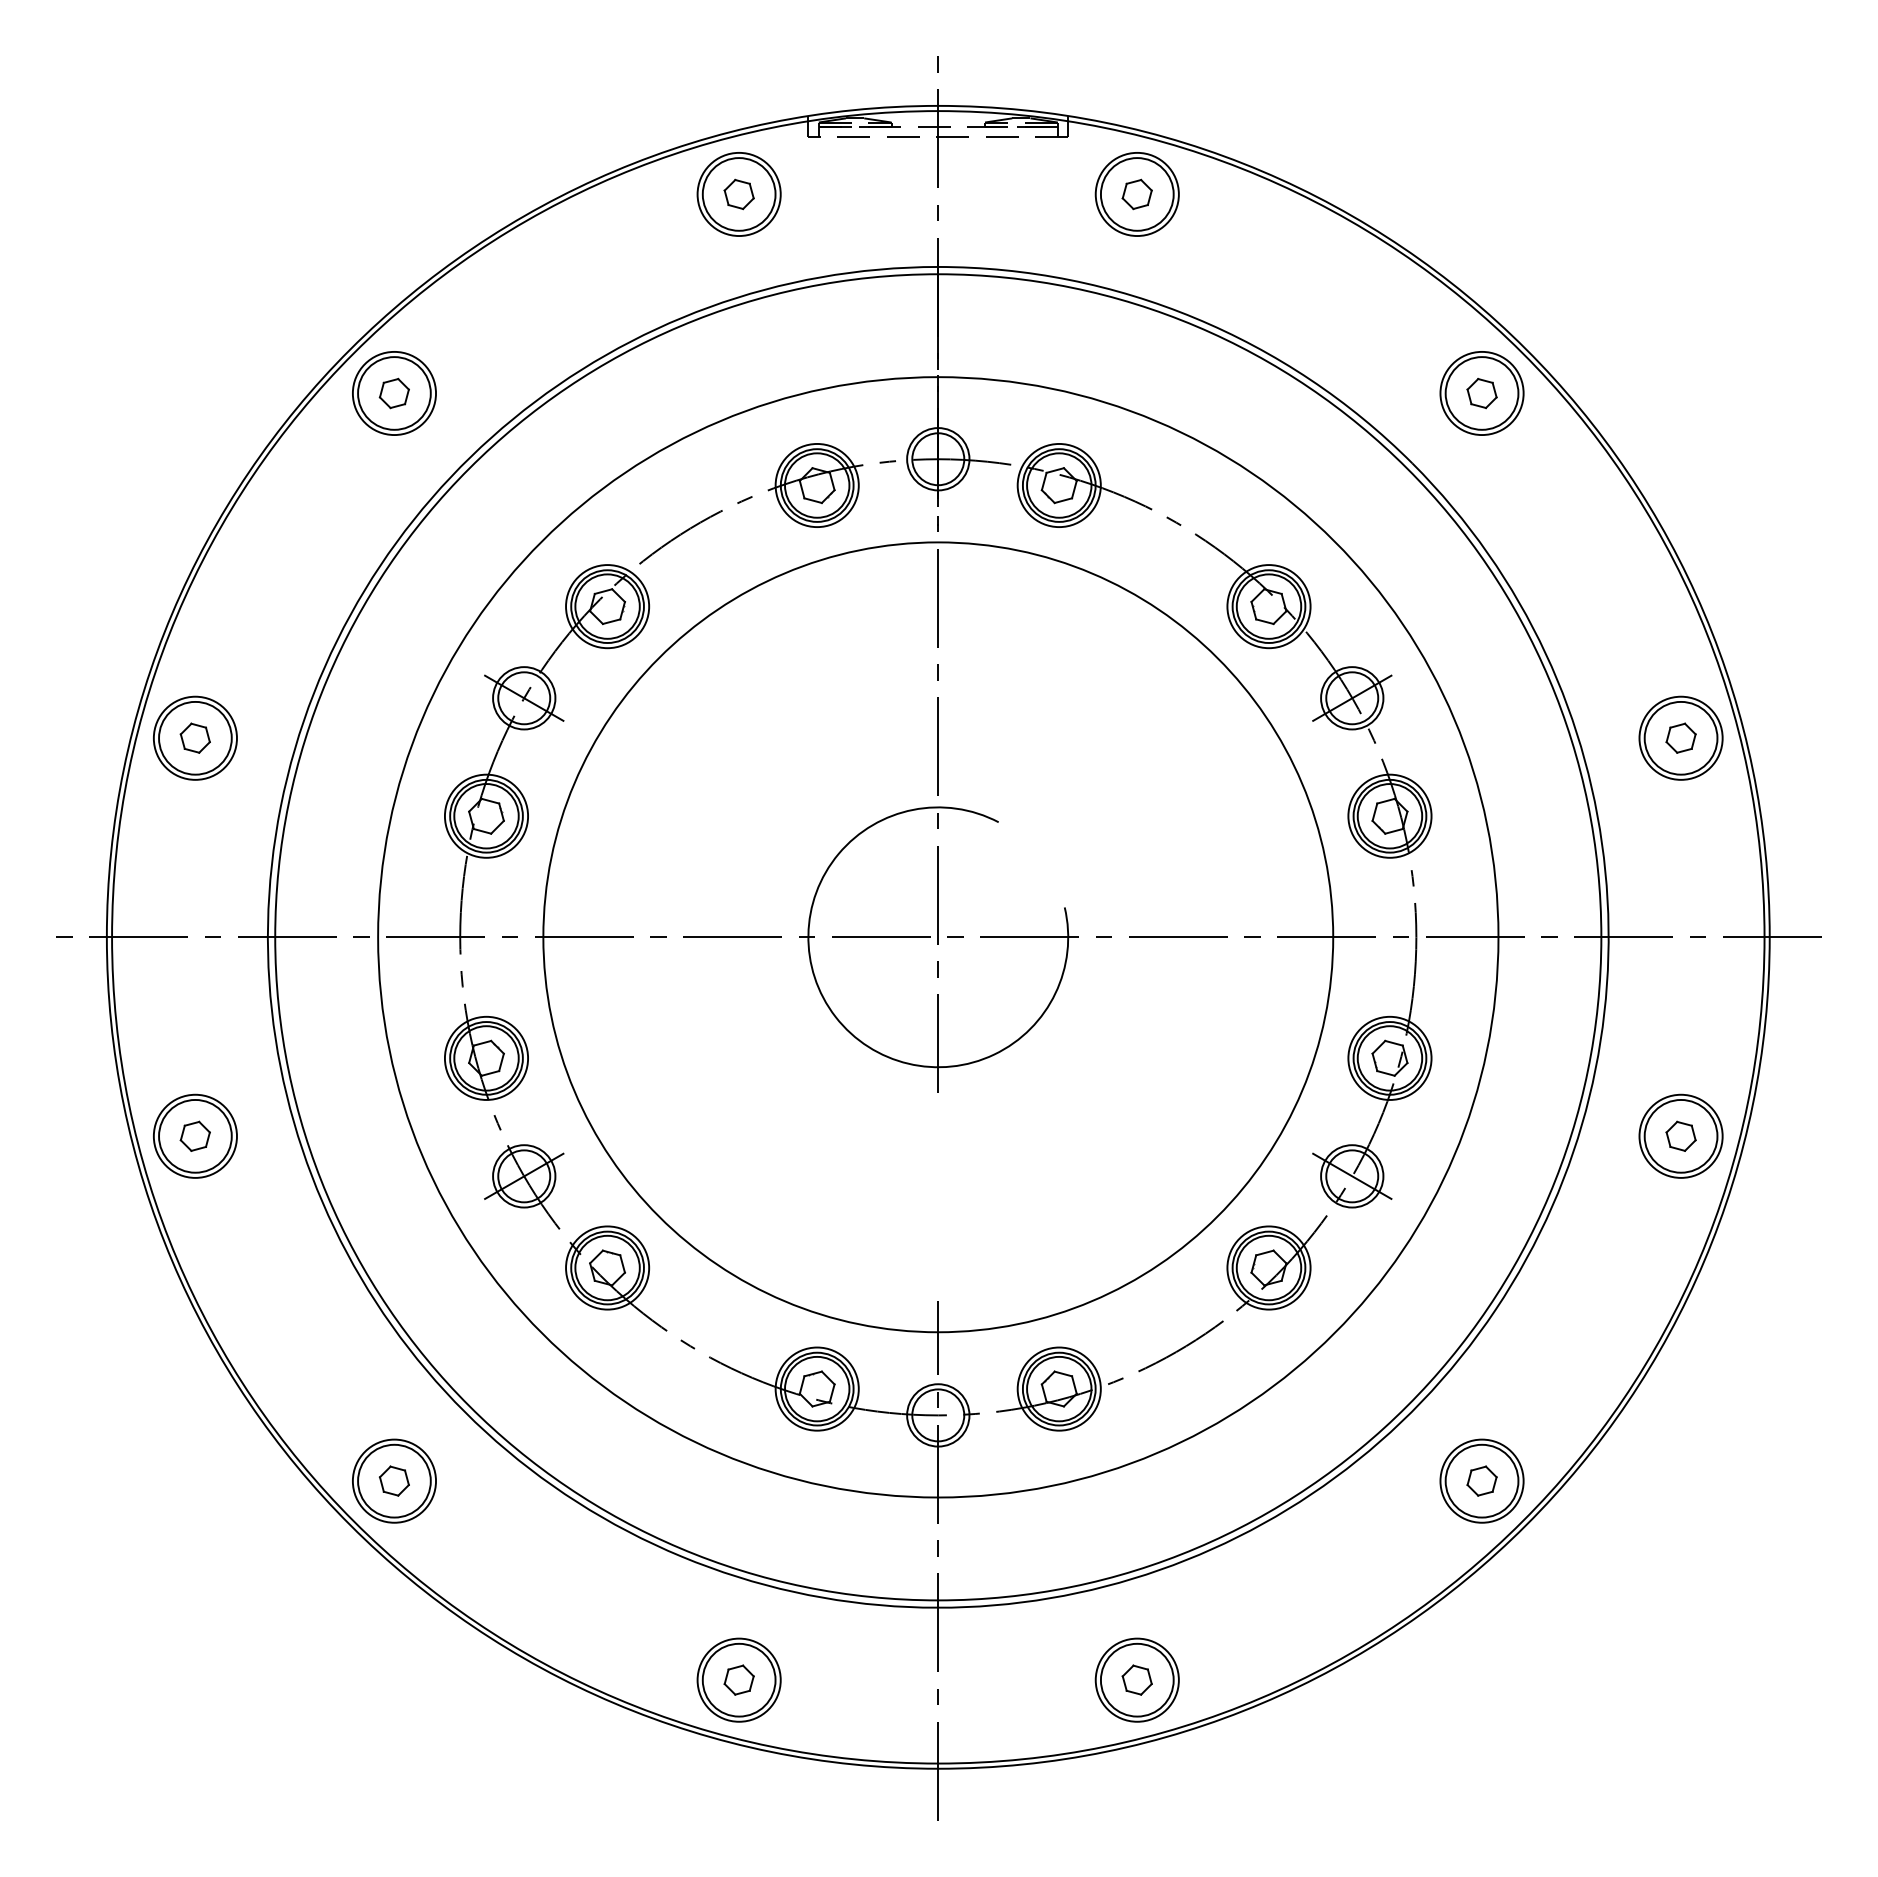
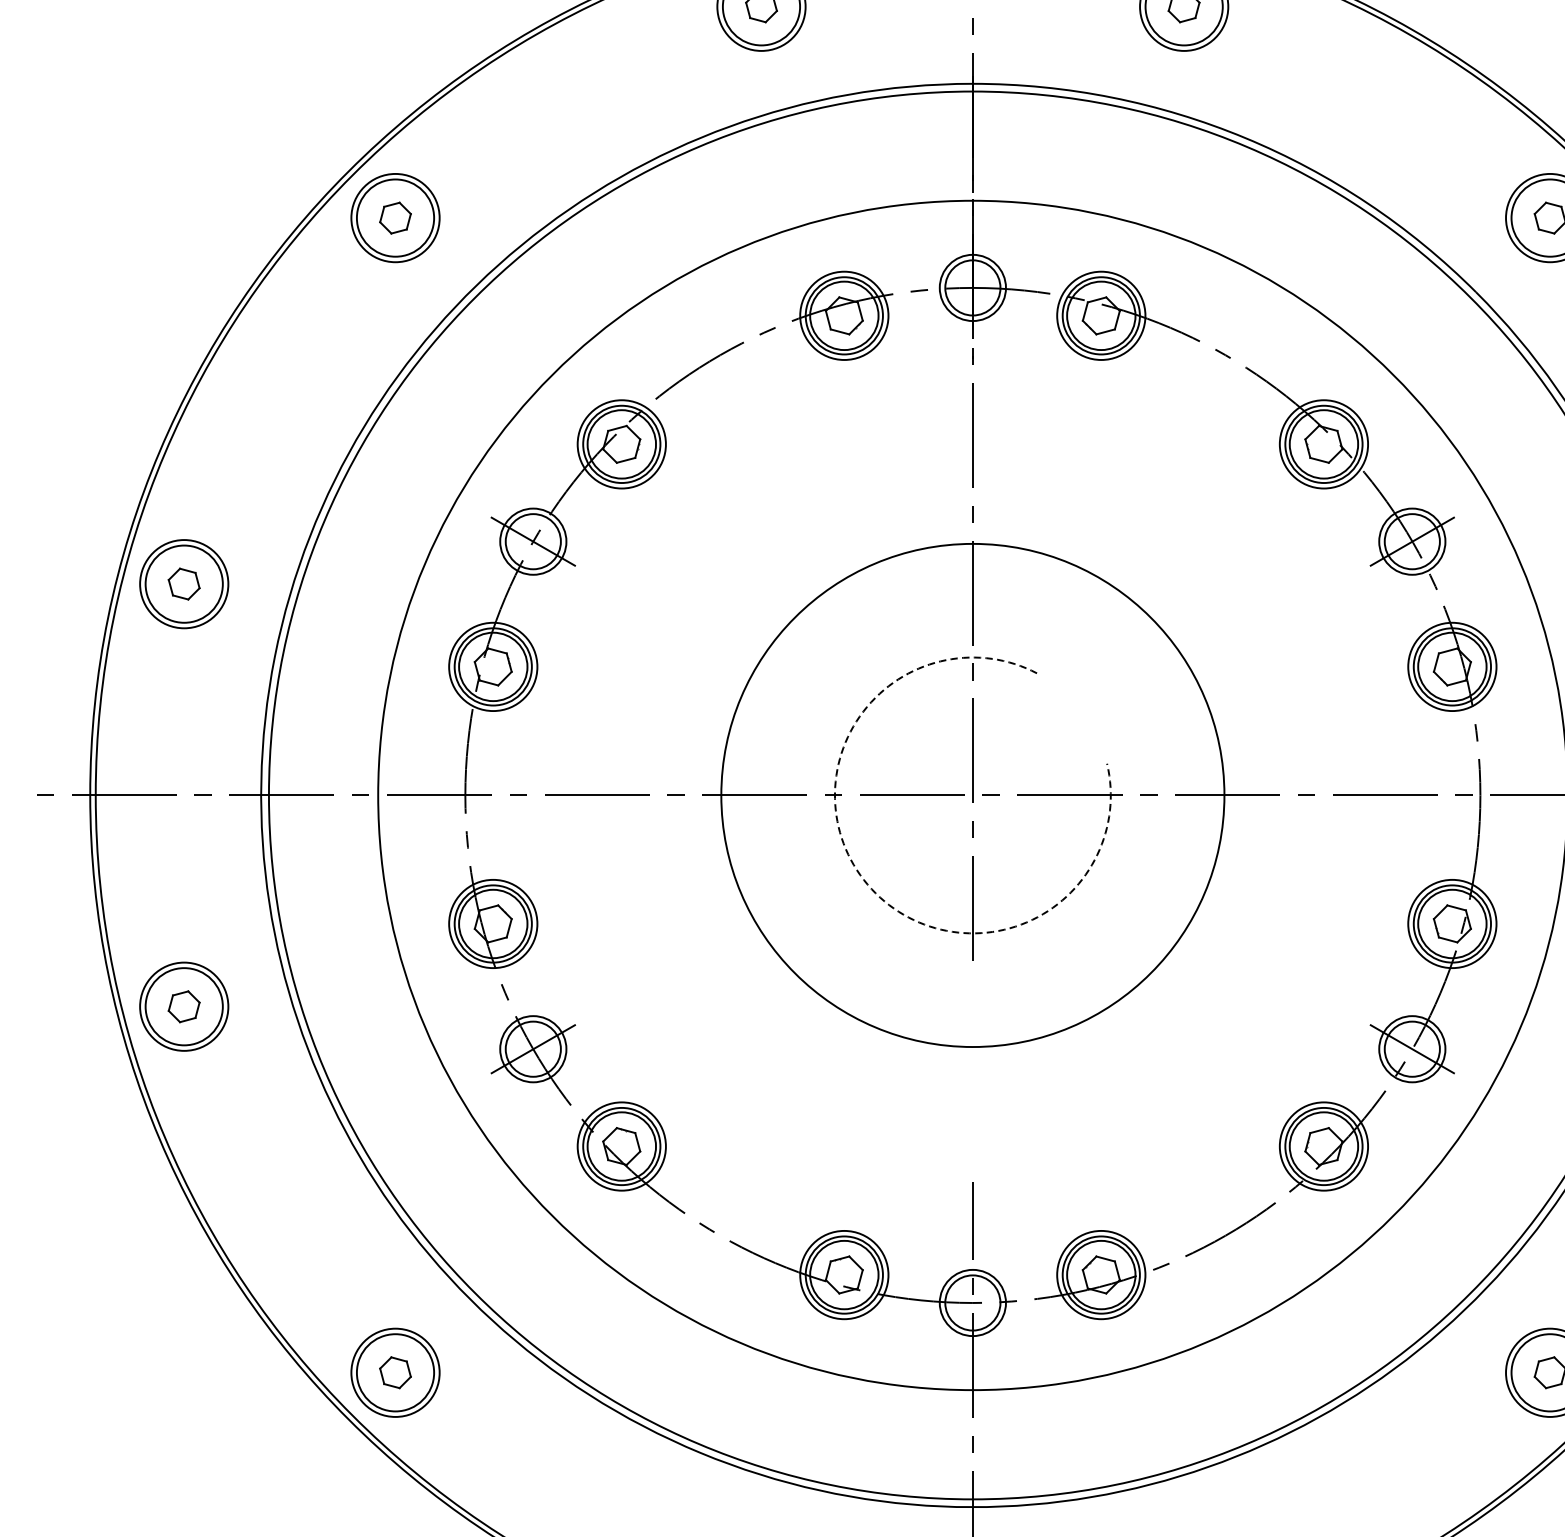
circle: (938, 937) -> (973, 795), size x0.6
arc: (835, 1016) -> (863, 879), solid -> dashed

